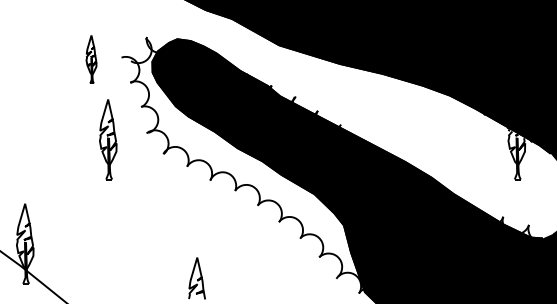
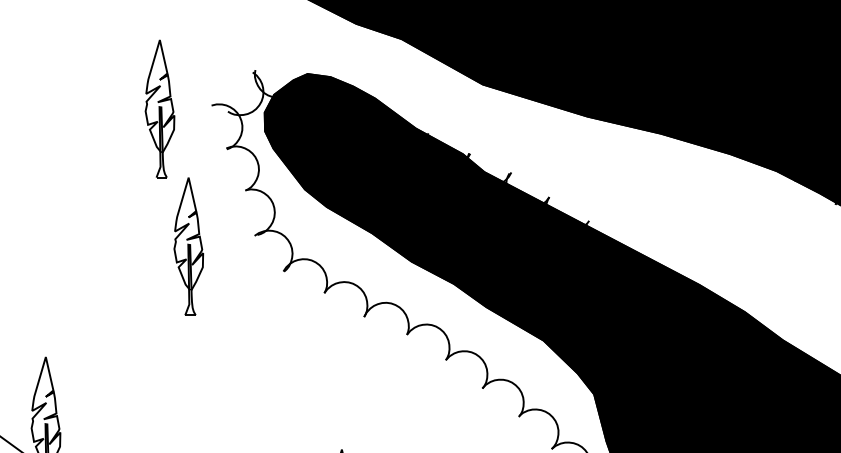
part: (91, 59) -> (159, 108), size x1.67

